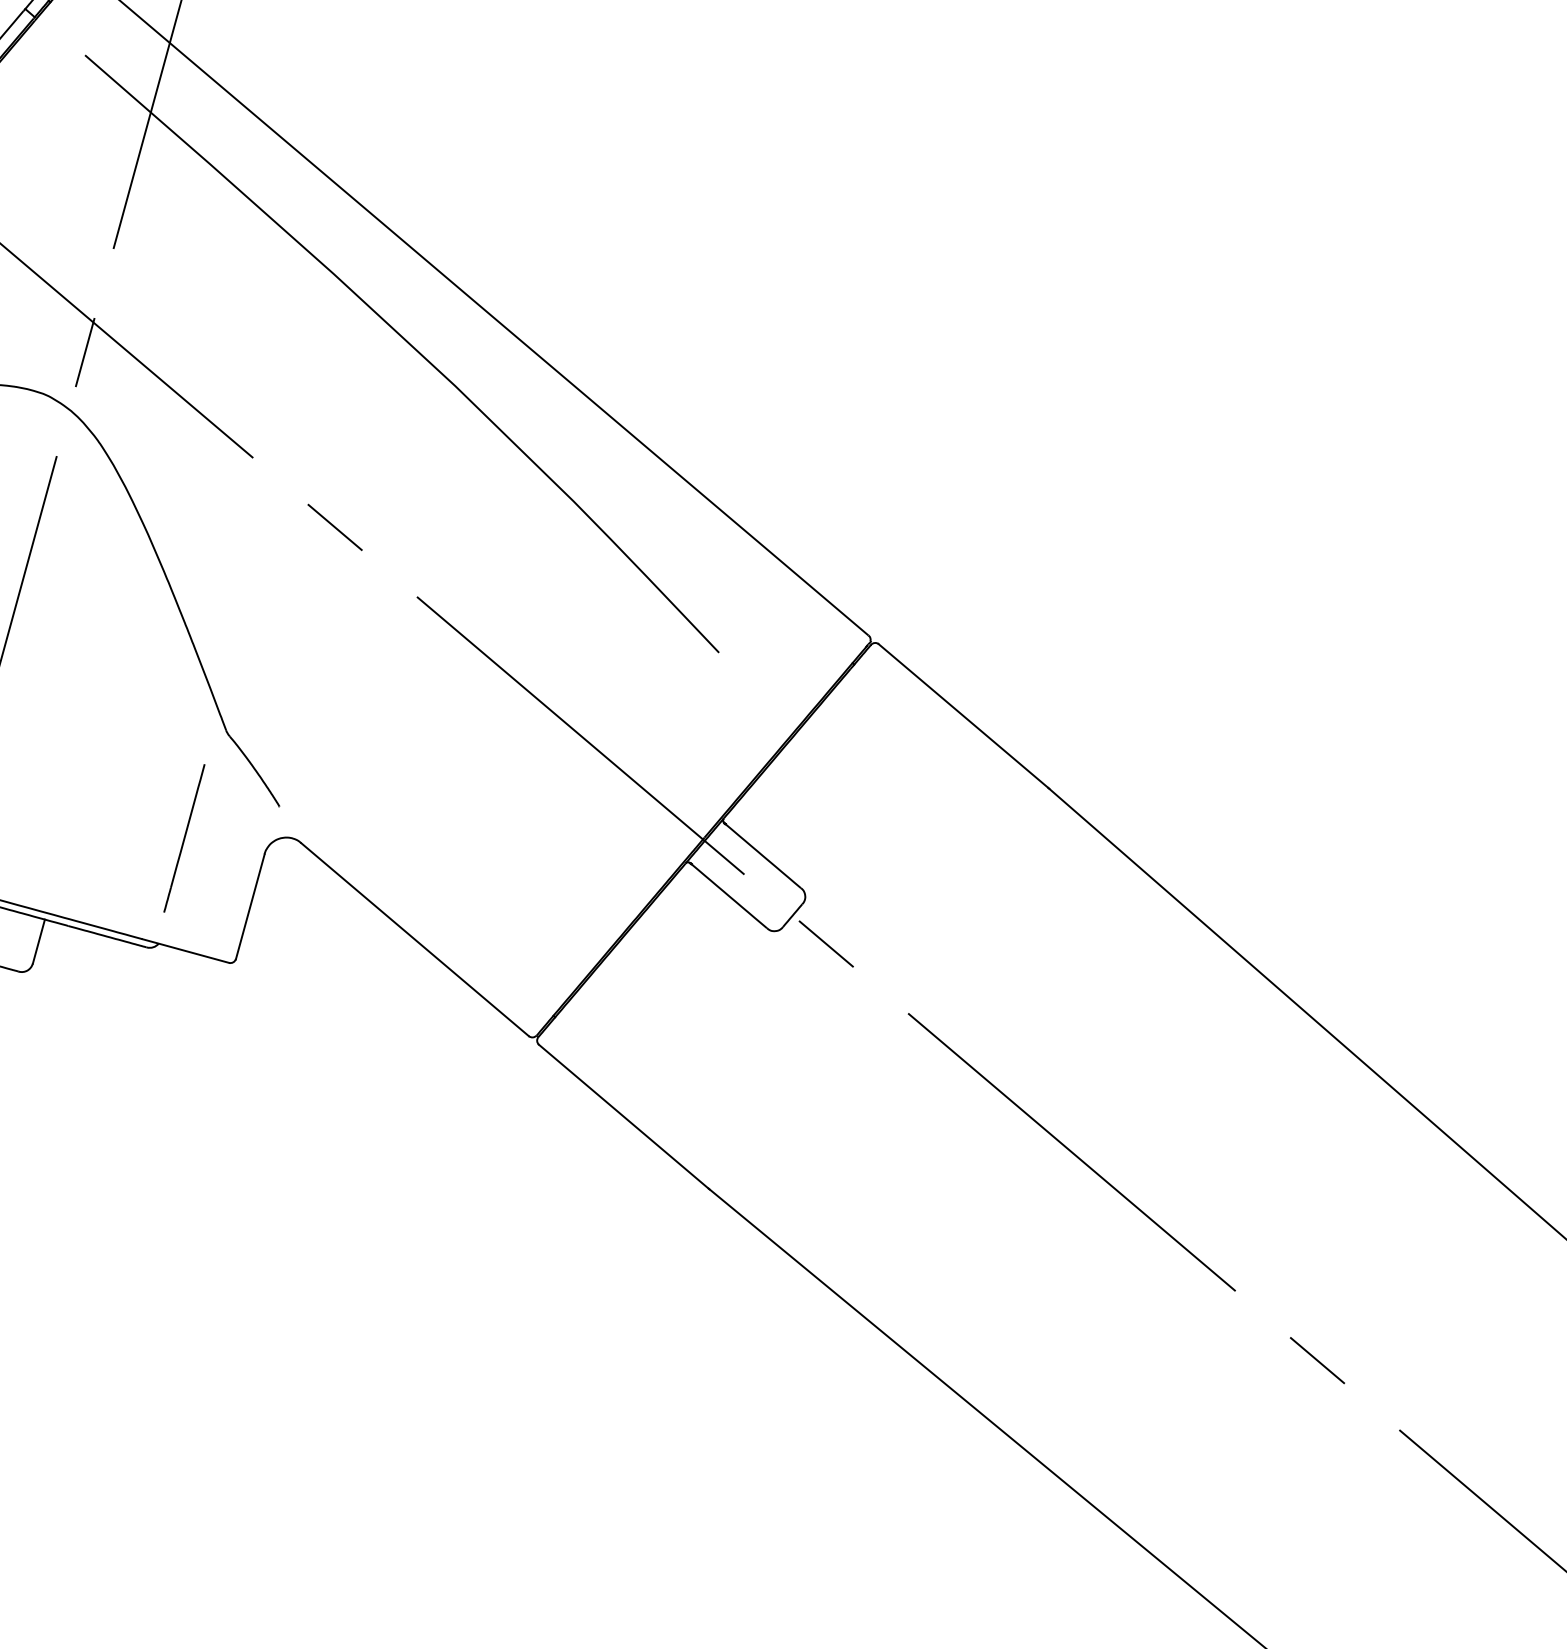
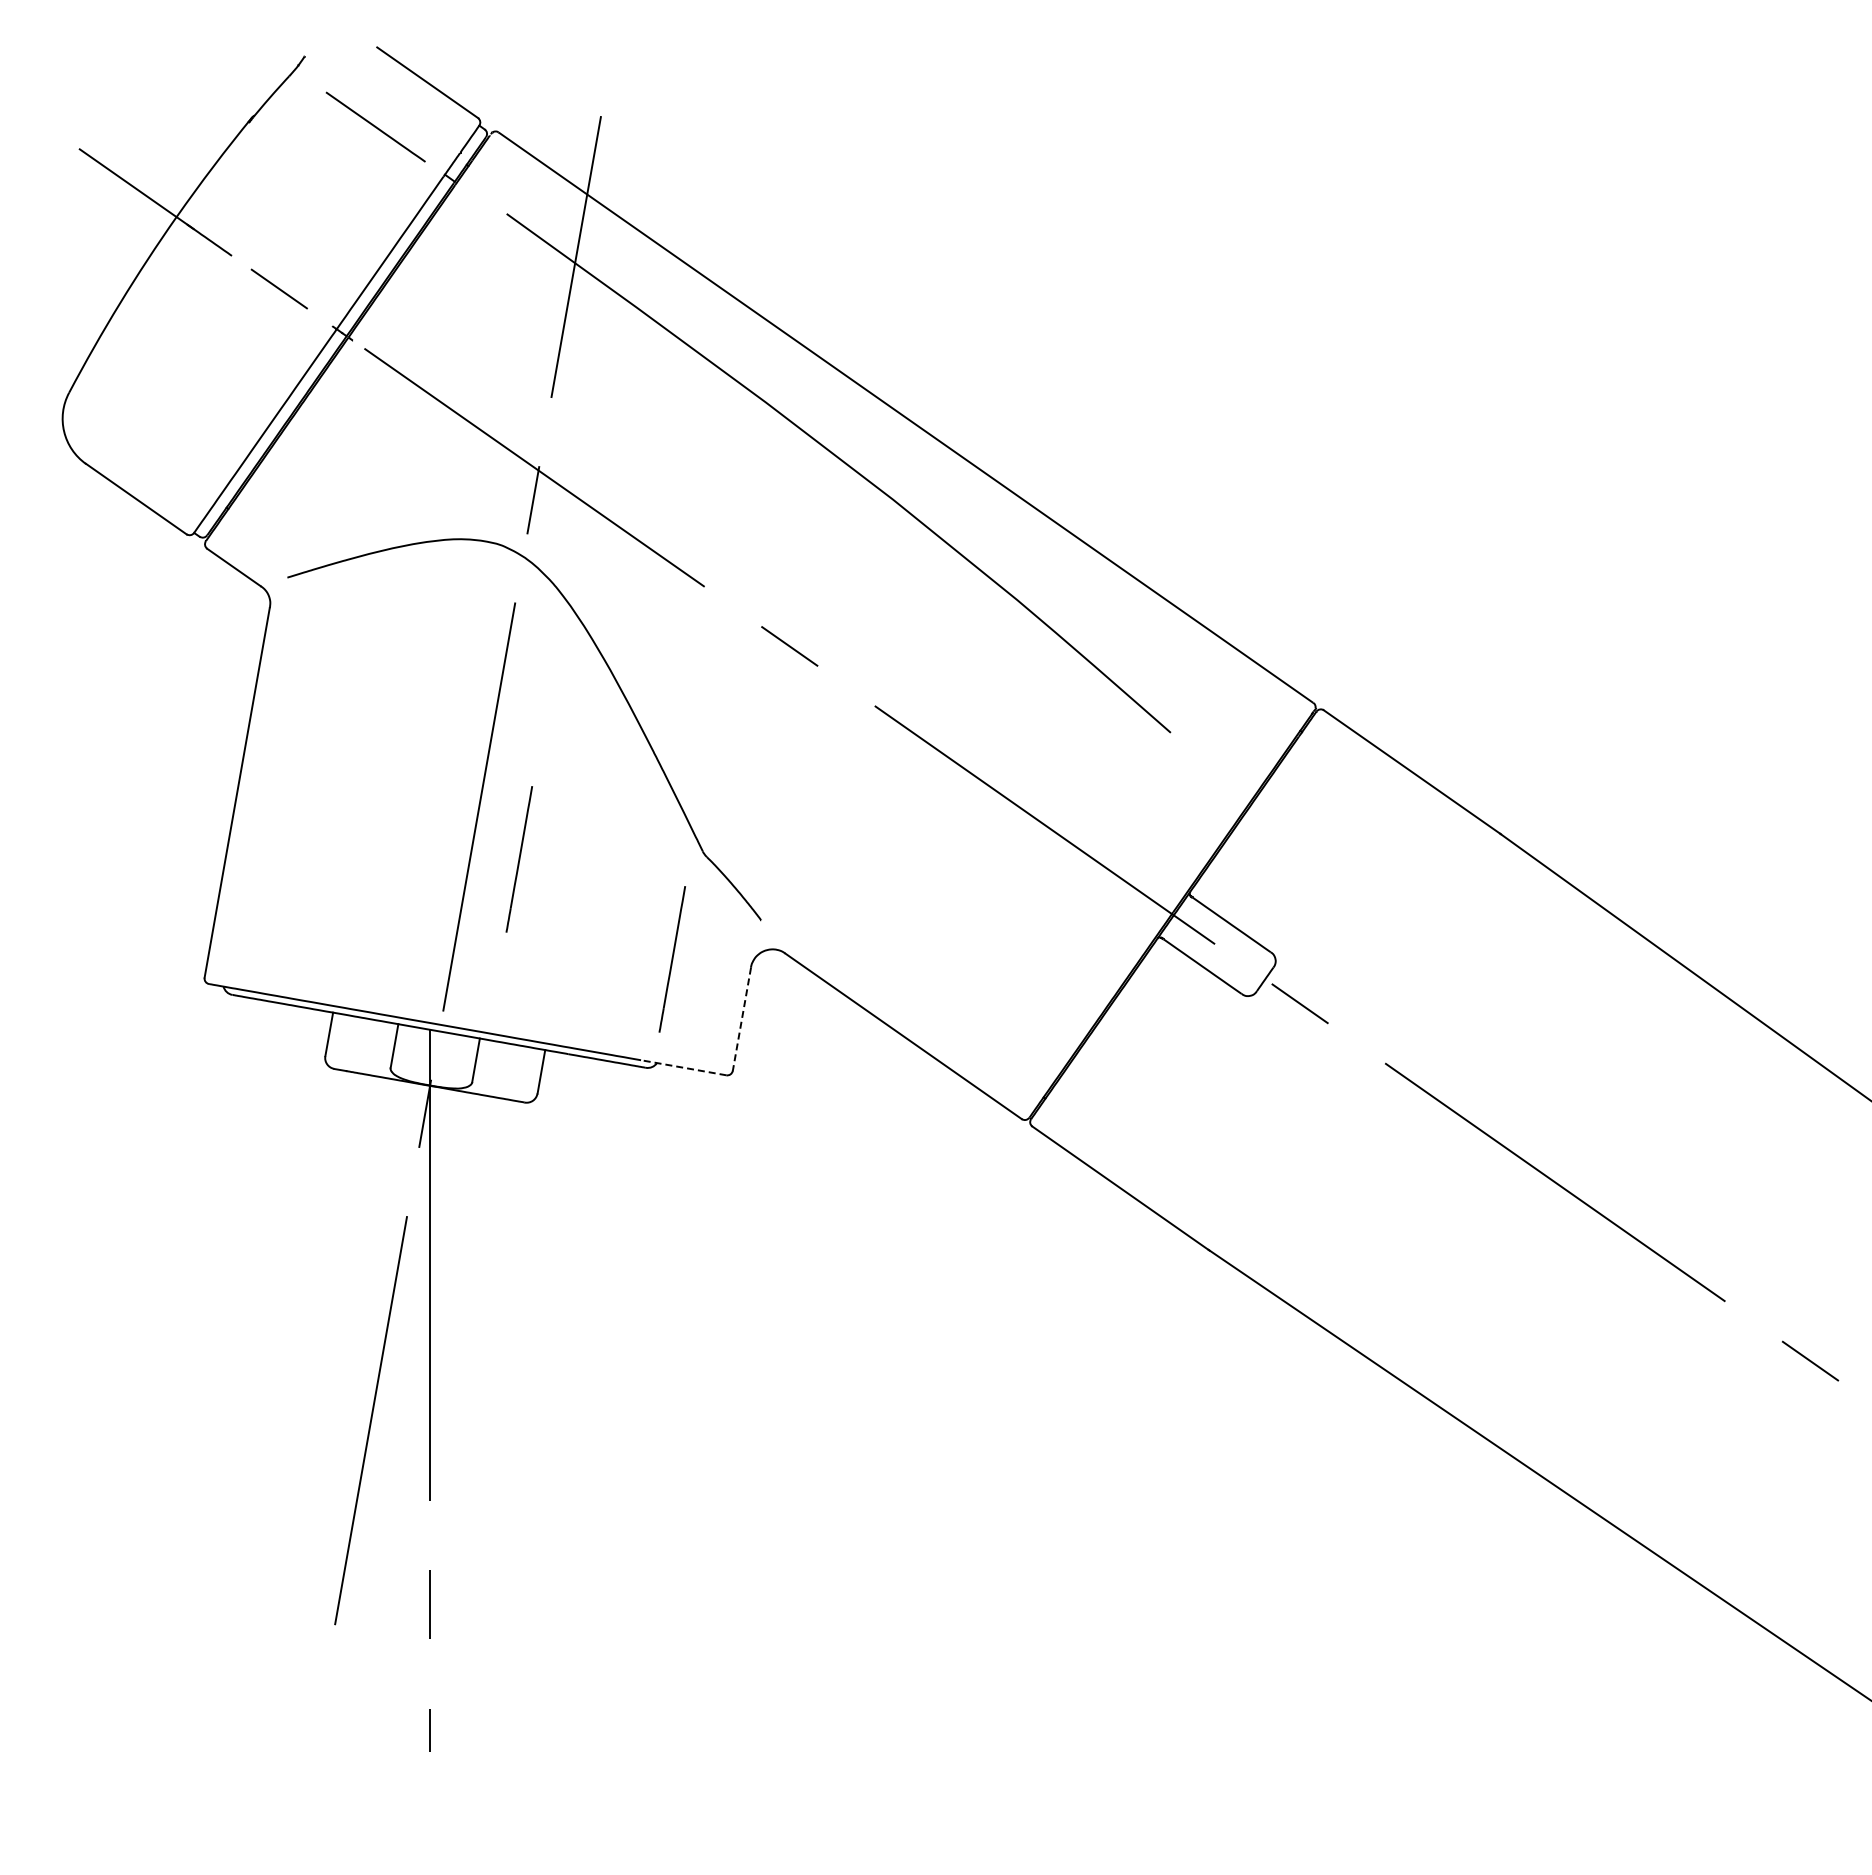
line: (35, 720) -> (518, 859), added
line: (249, 906) -> (741, 1019), solid -> dashed
line: (185, 950) -> (683, 1067), solid -> dashed

